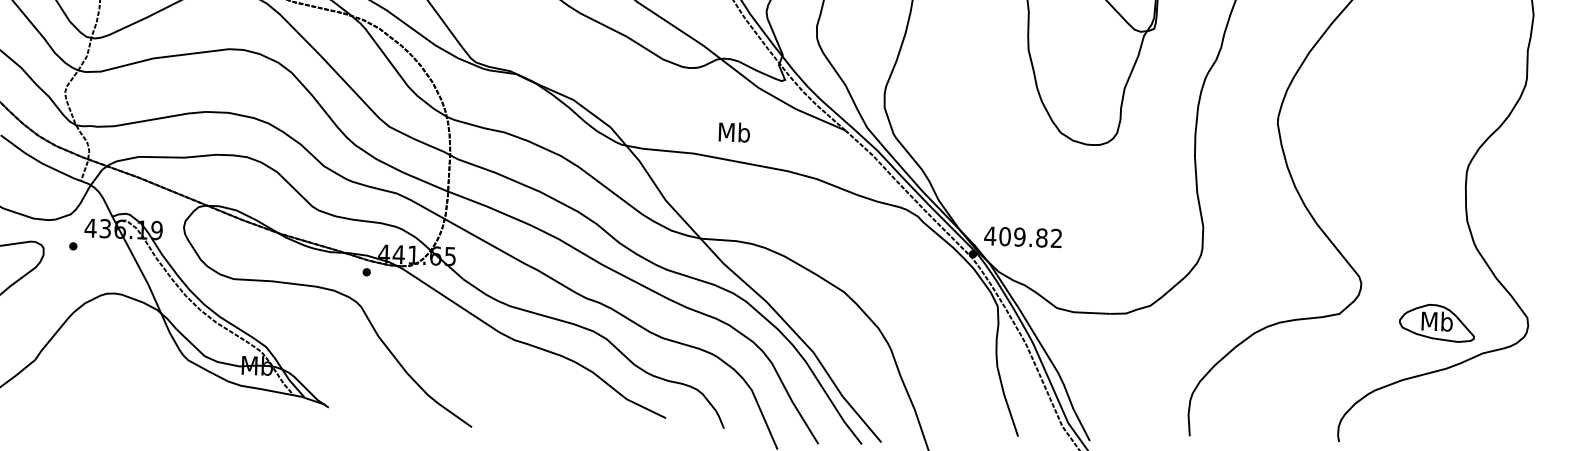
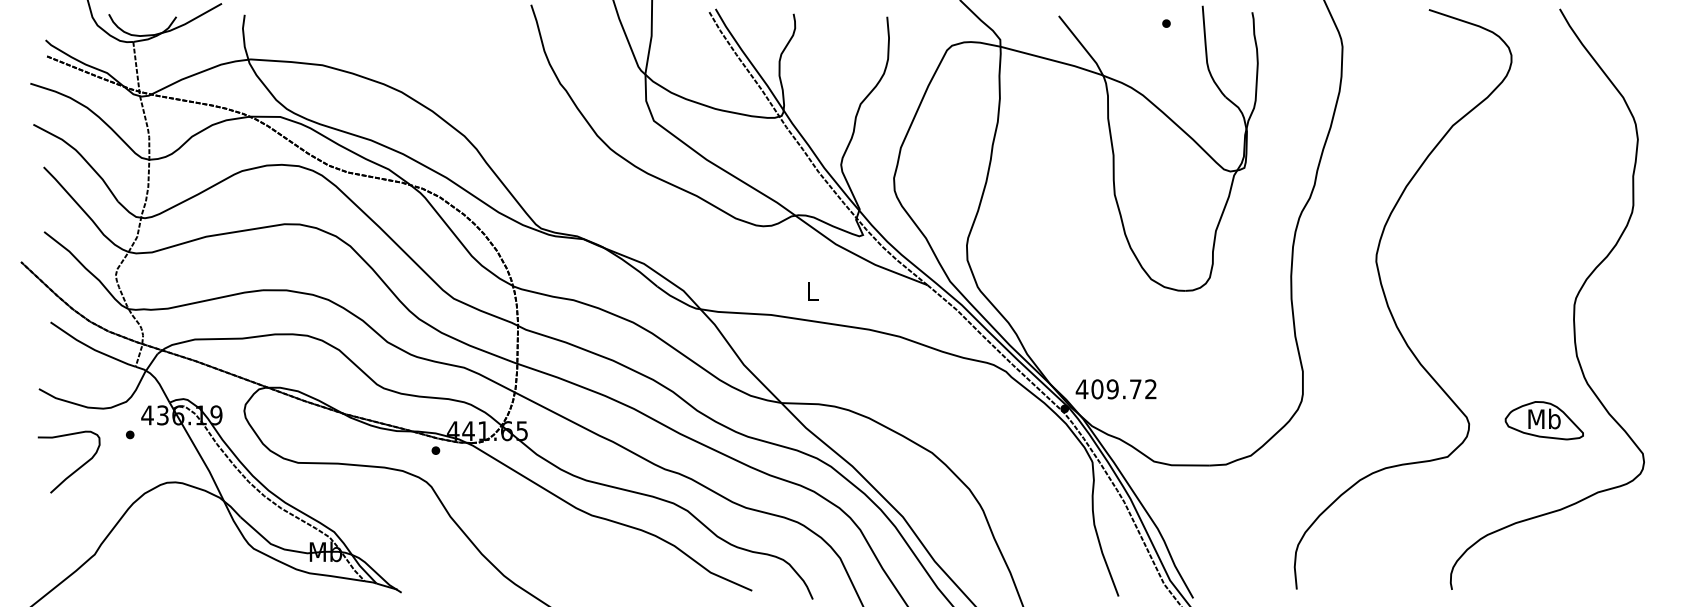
text: (734, 132) -> (812, 291), Mb -> L
text: (1041, 238) -> (1135, 389), 409.82 -> 409.72
part: (1436, 322) -> (1543, 420), moved

